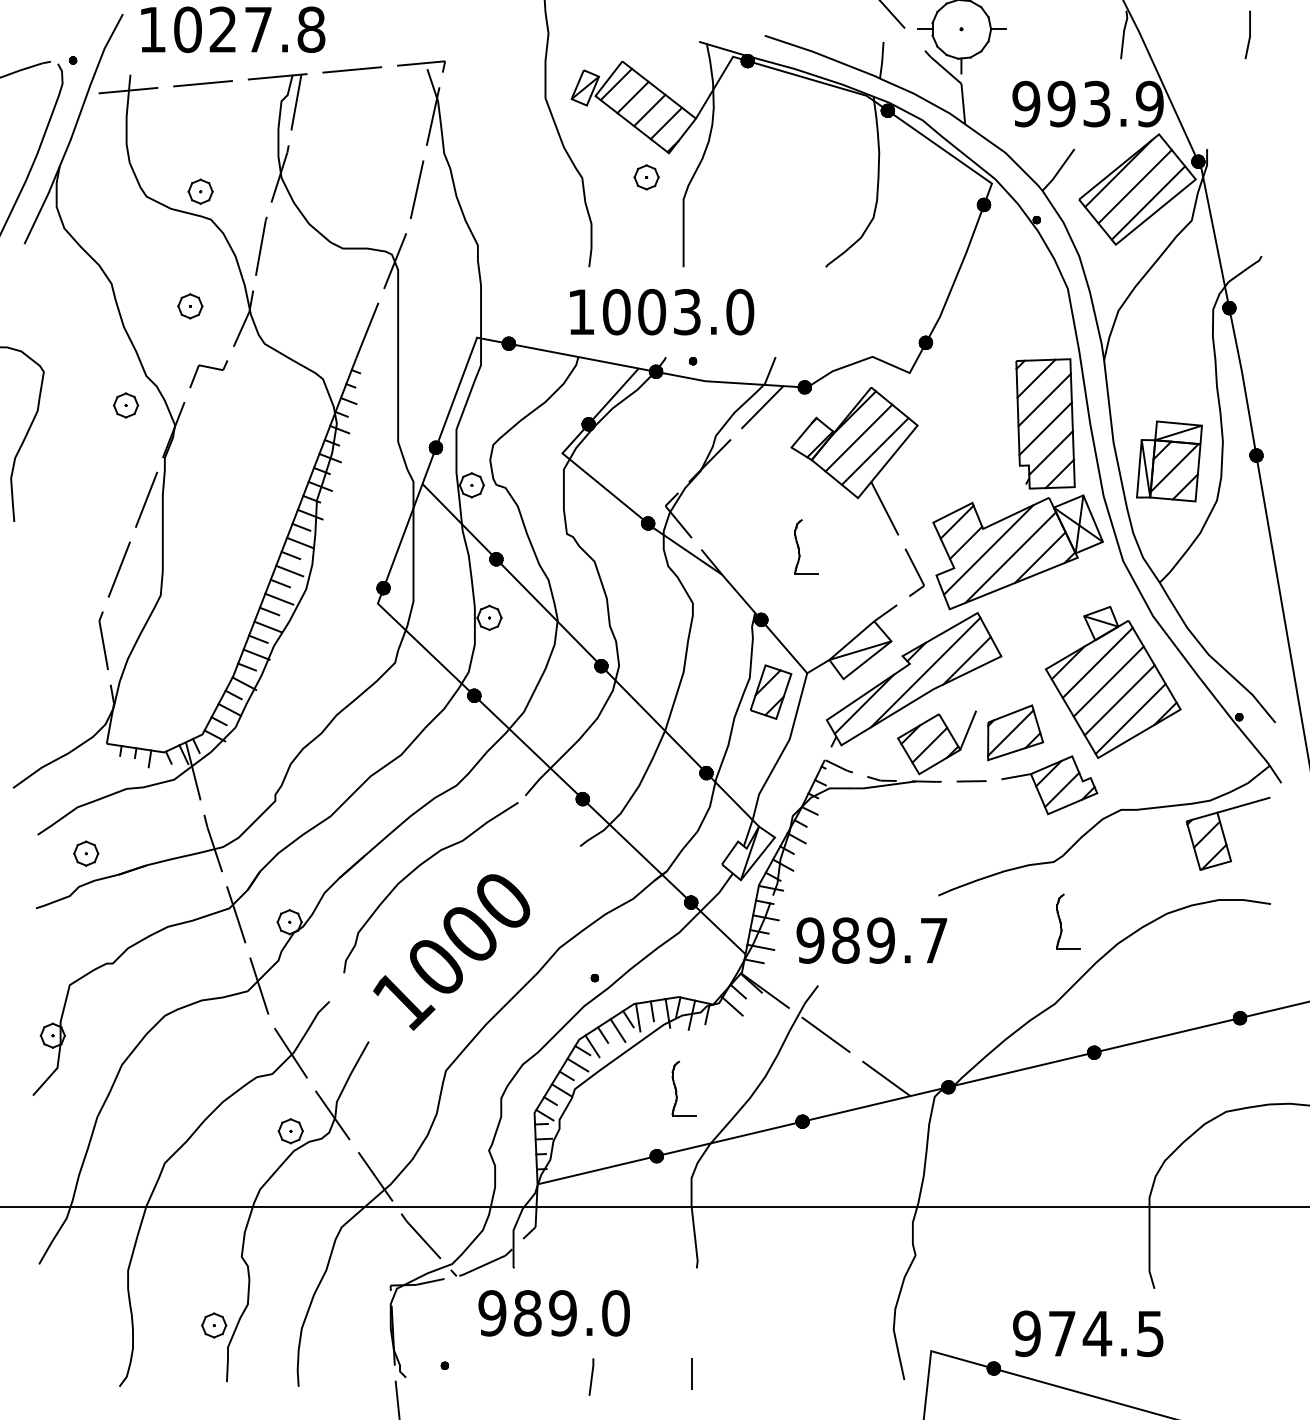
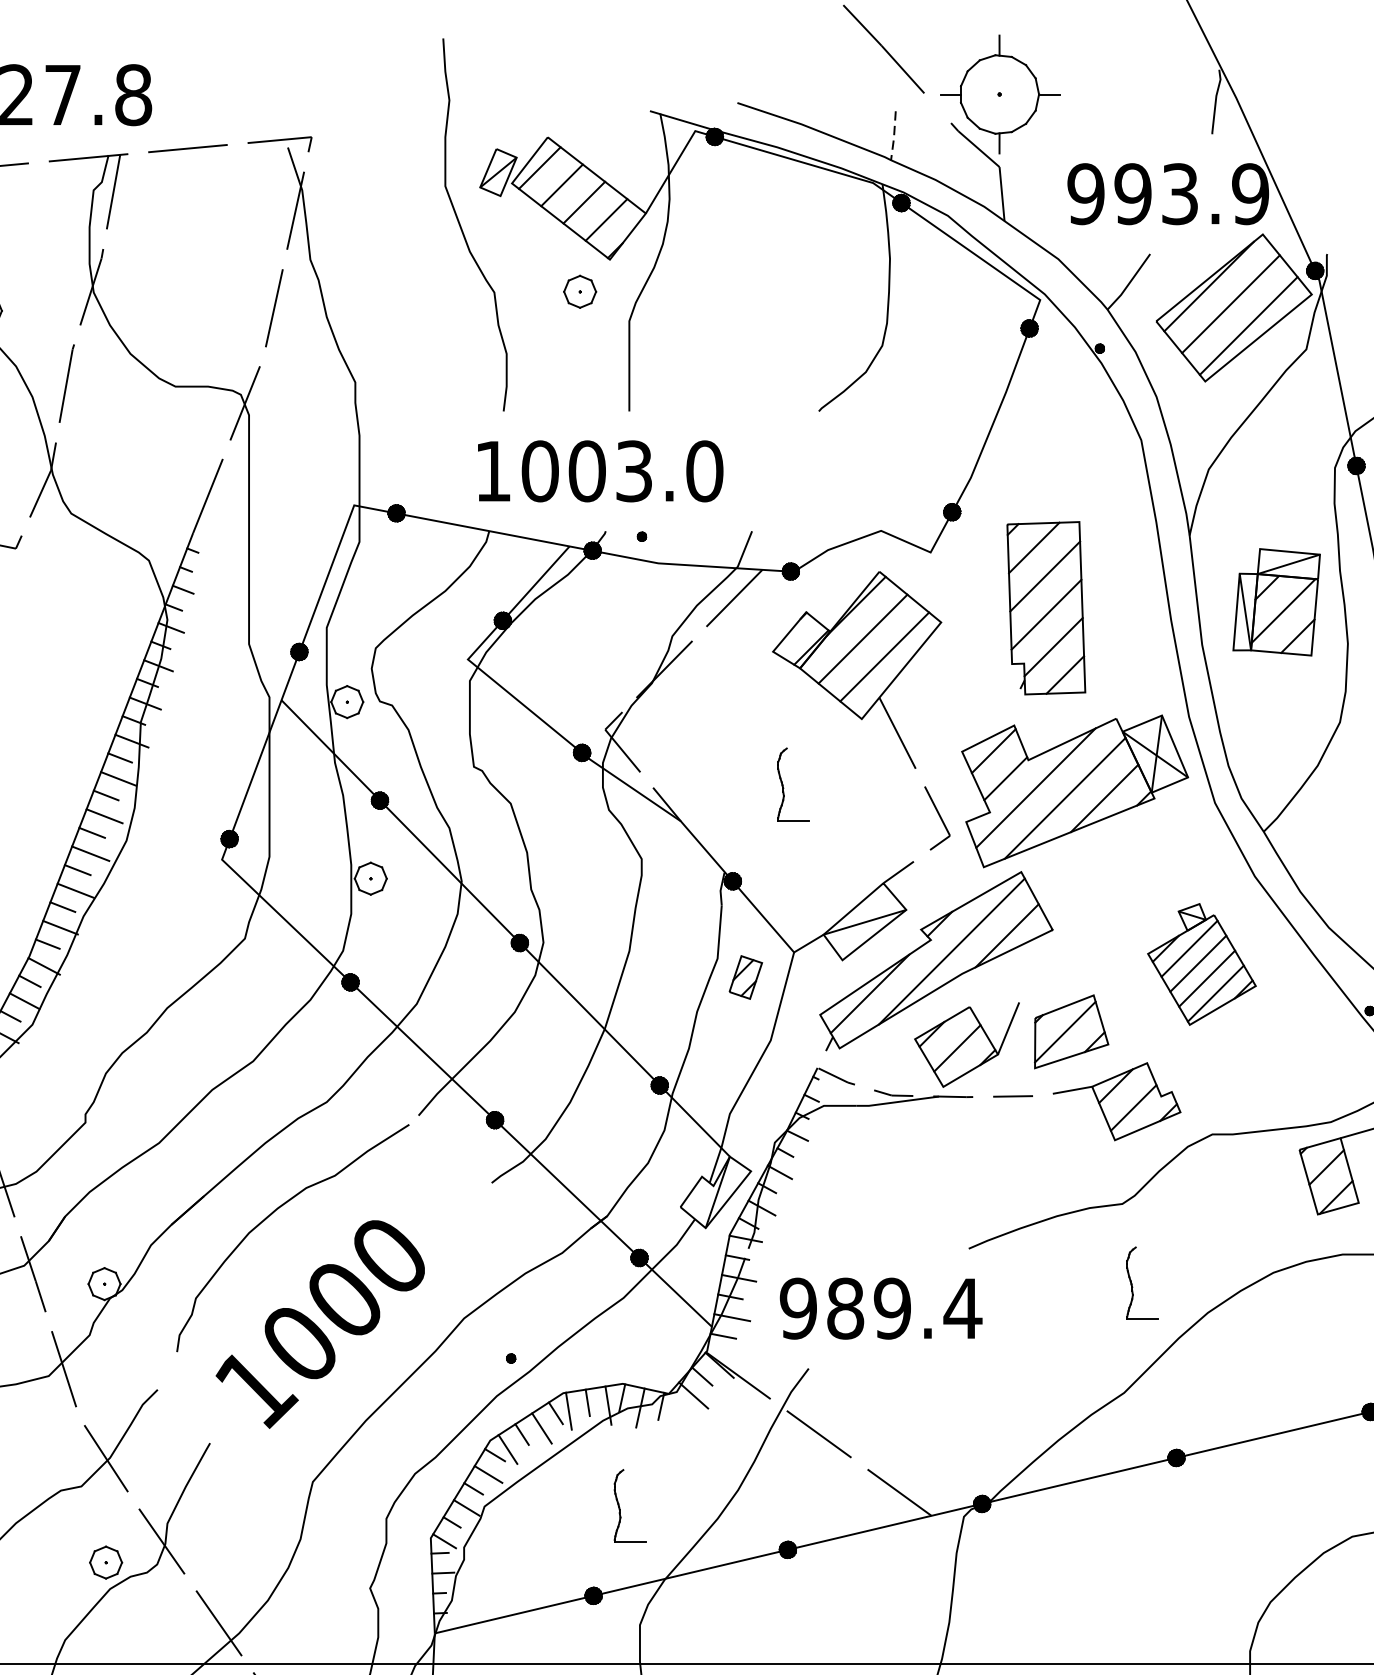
line: (882, 61) -> (894, 137), solid -> dashed
part: (1045, 423) -> (1046, 607), moved
part: (1169, 461) -> (1276, 602), moved
part: (1113, 681) -> (1202, 963), size x0.6
part: (770, 691) -> (745, 976), size x0.6
text: (933, 940) -> (962, 1308), 989.7 -> 989.4

